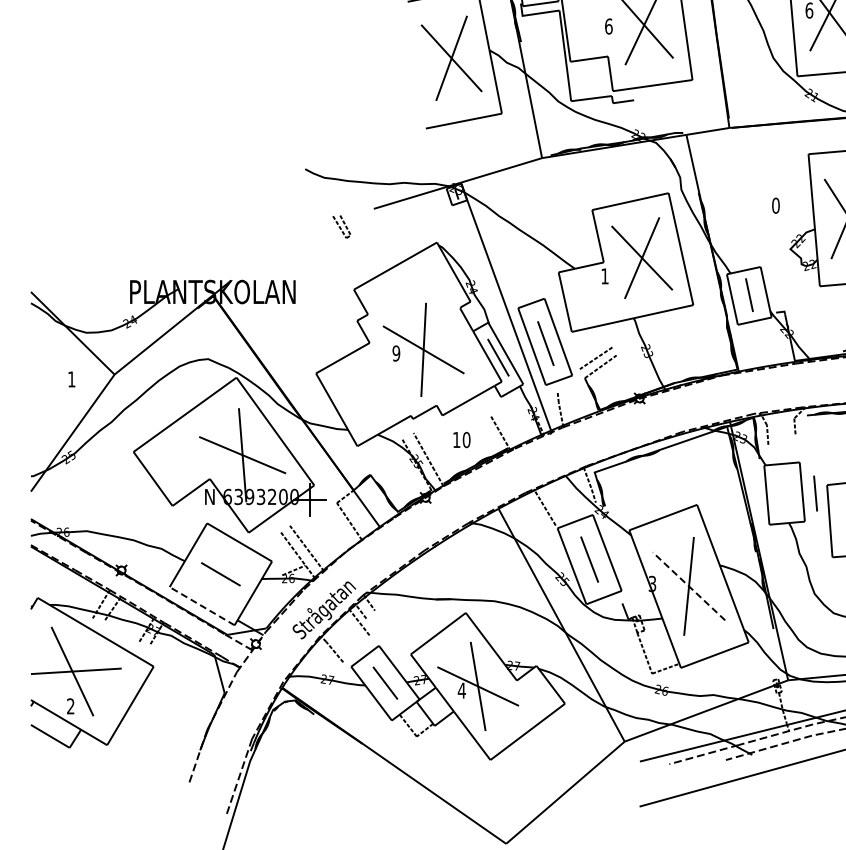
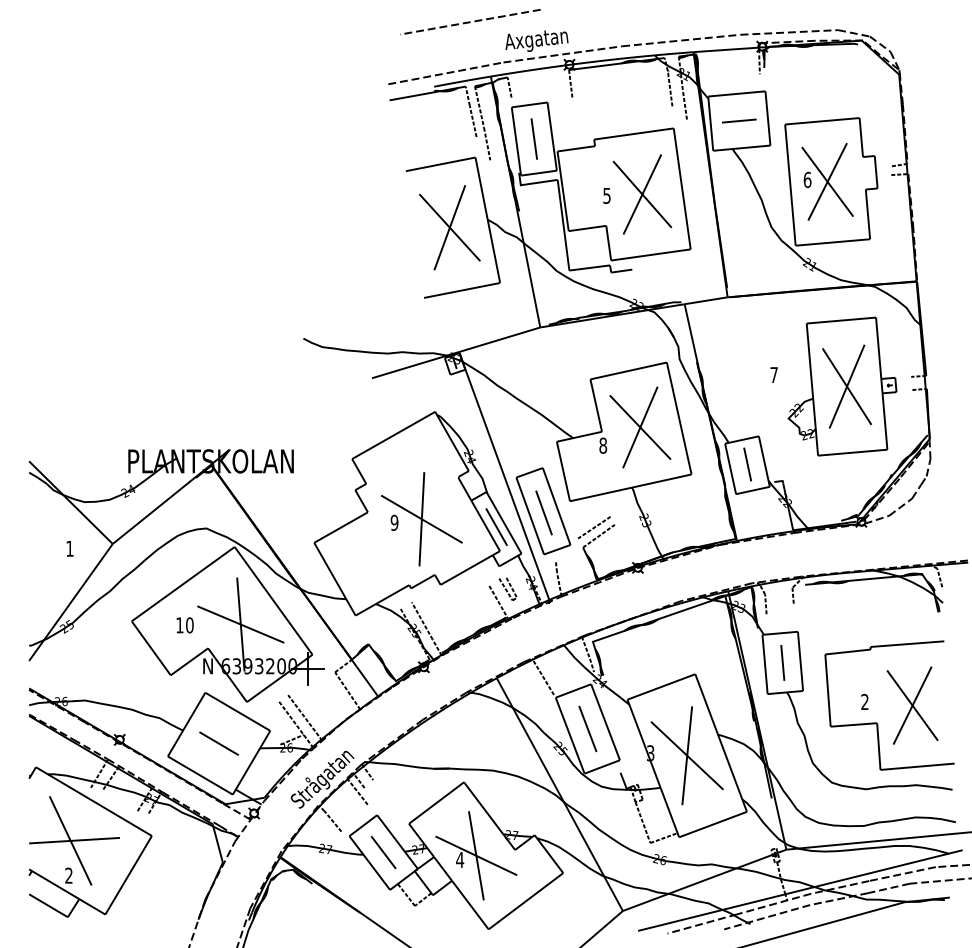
text: (608, 26) -> (606, 195), 6 -> 5
text: (775, 206) -> (773, 375), 0 -> 7
part: (341, 227) -> (507, 589), moved
text: (605, 276) -> (603, 445), 1 -> 8
text: (461, 440) -> (184, 625), moved
line: (815, 493) -> (782, 662), moved
line: (689, 586) -> (687, 755), dashed -> solid
line: (202, 606) -> (200, 775), dashed -> solid

